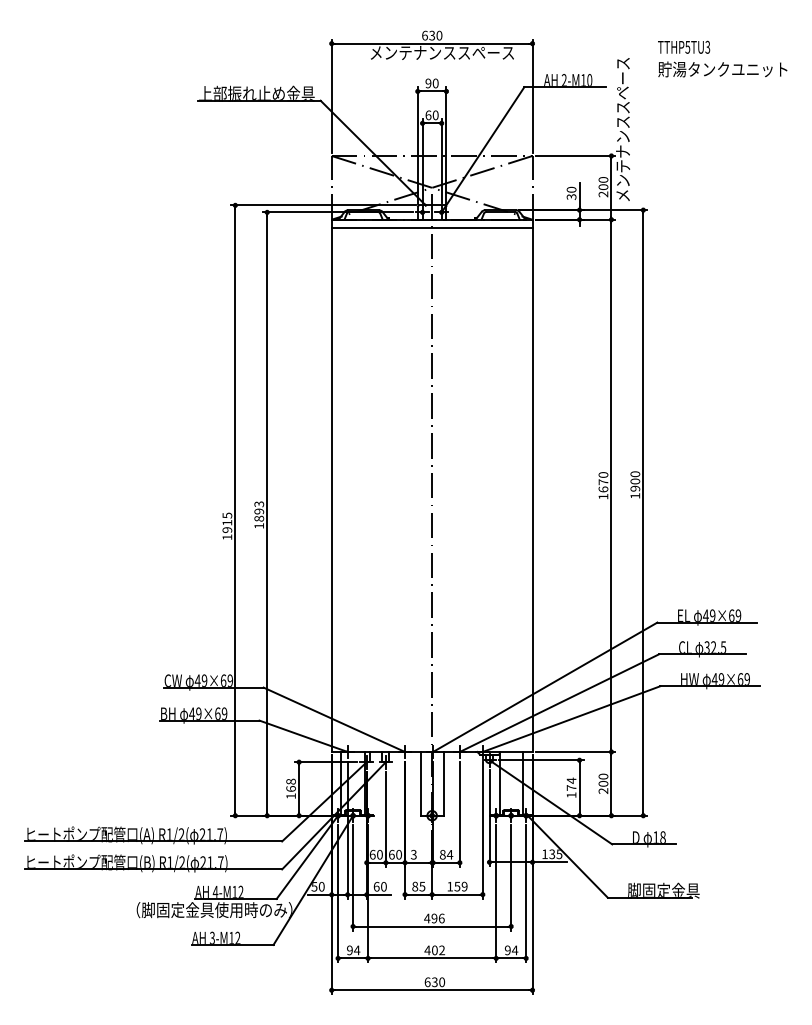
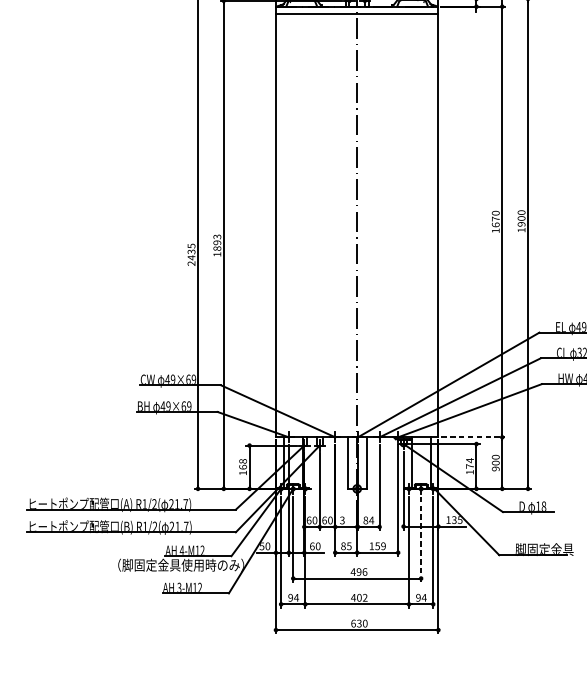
text: (227, 530) -> (191, 258), 1915 -> 2435
line: (575, 751) -> (473, 436), solid -> dashed
text: (603, 791) -> (495, 469), 200 -> 900
line: (511, 877) -> (421, 538), solid -> dashed

